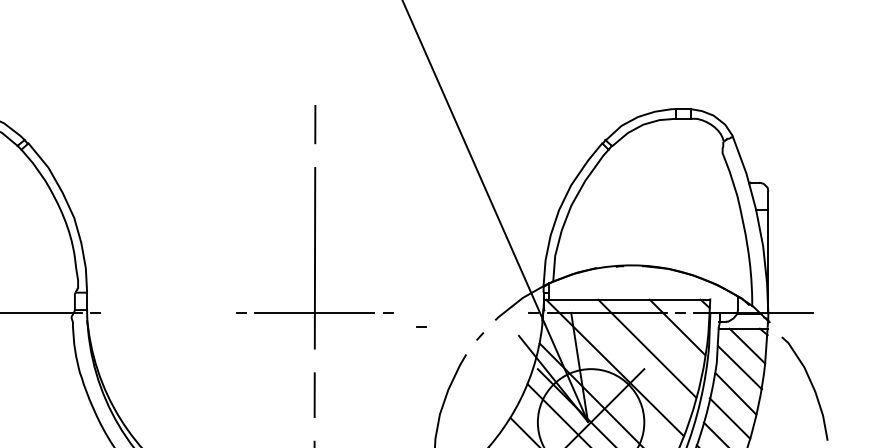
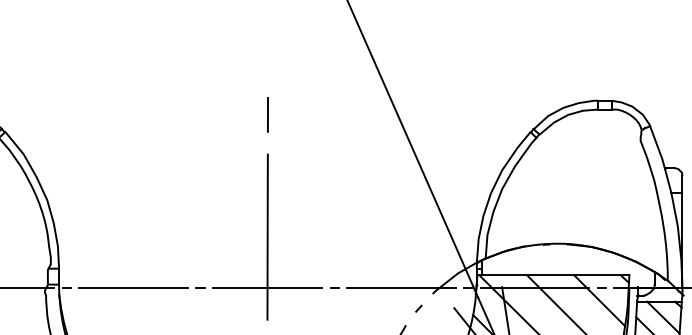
line: (168, 313) -> (133, 287), added
line: (460, 313) -> (400, 287), added
line: (421, 326) -> (365, 299), removed

